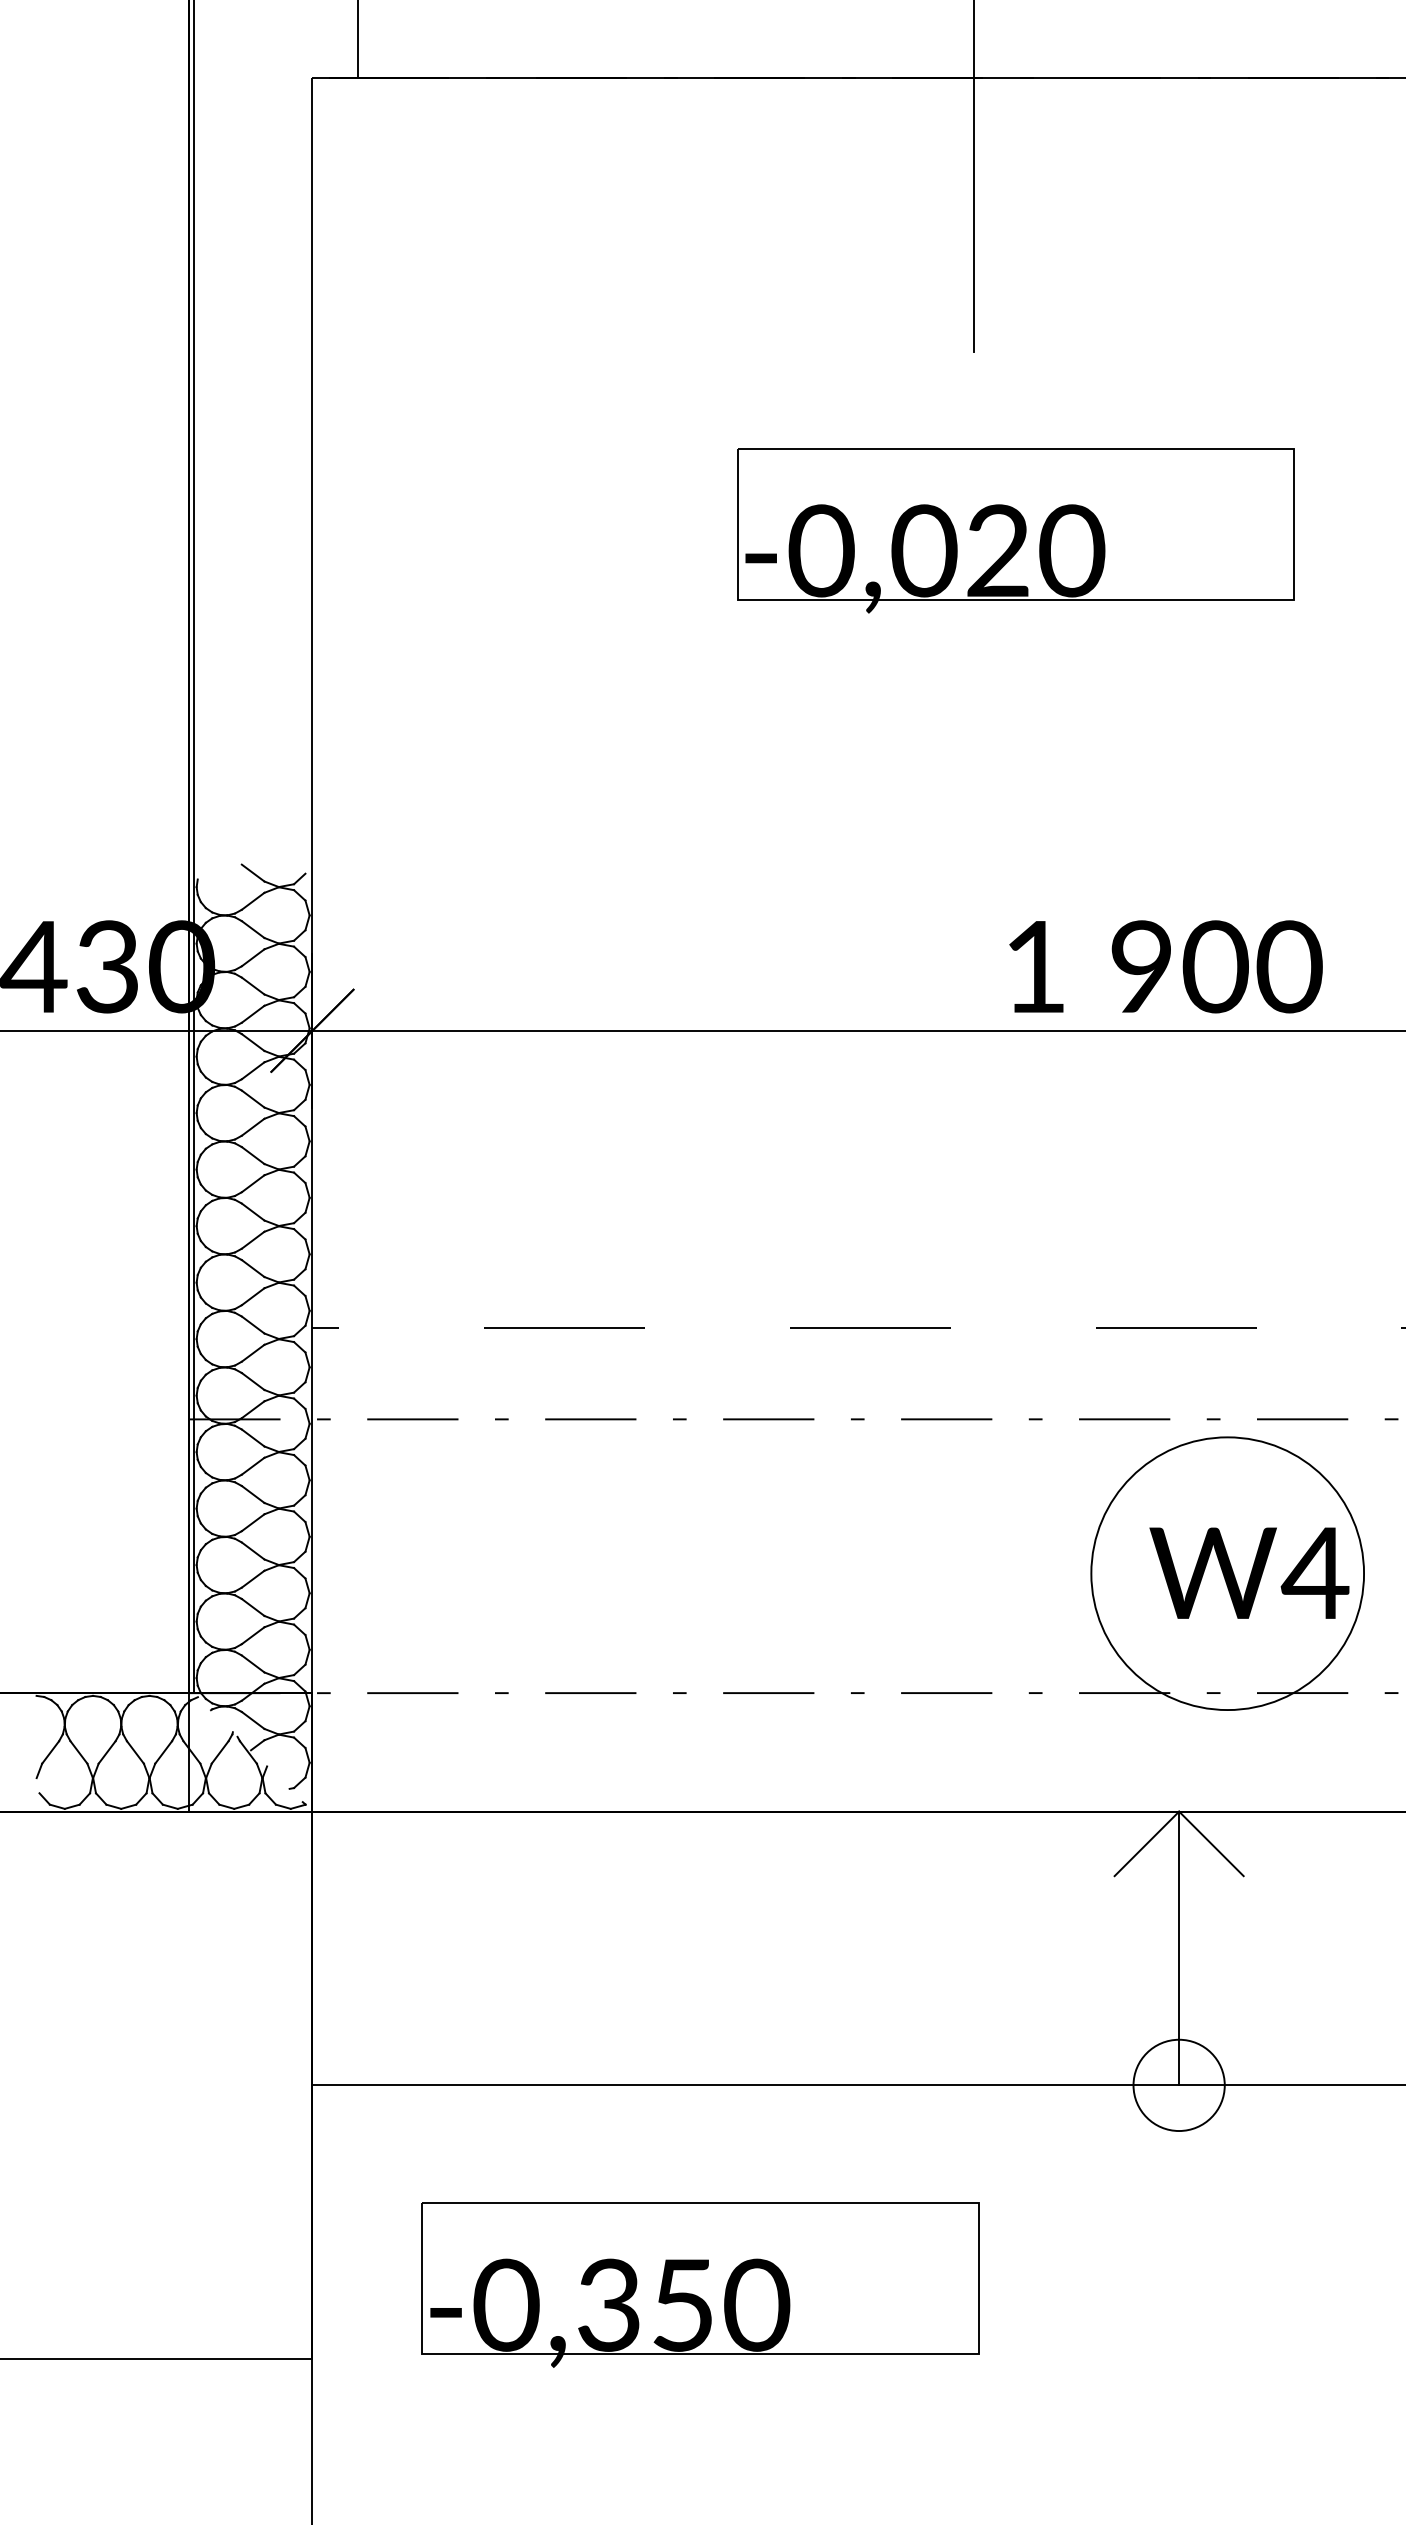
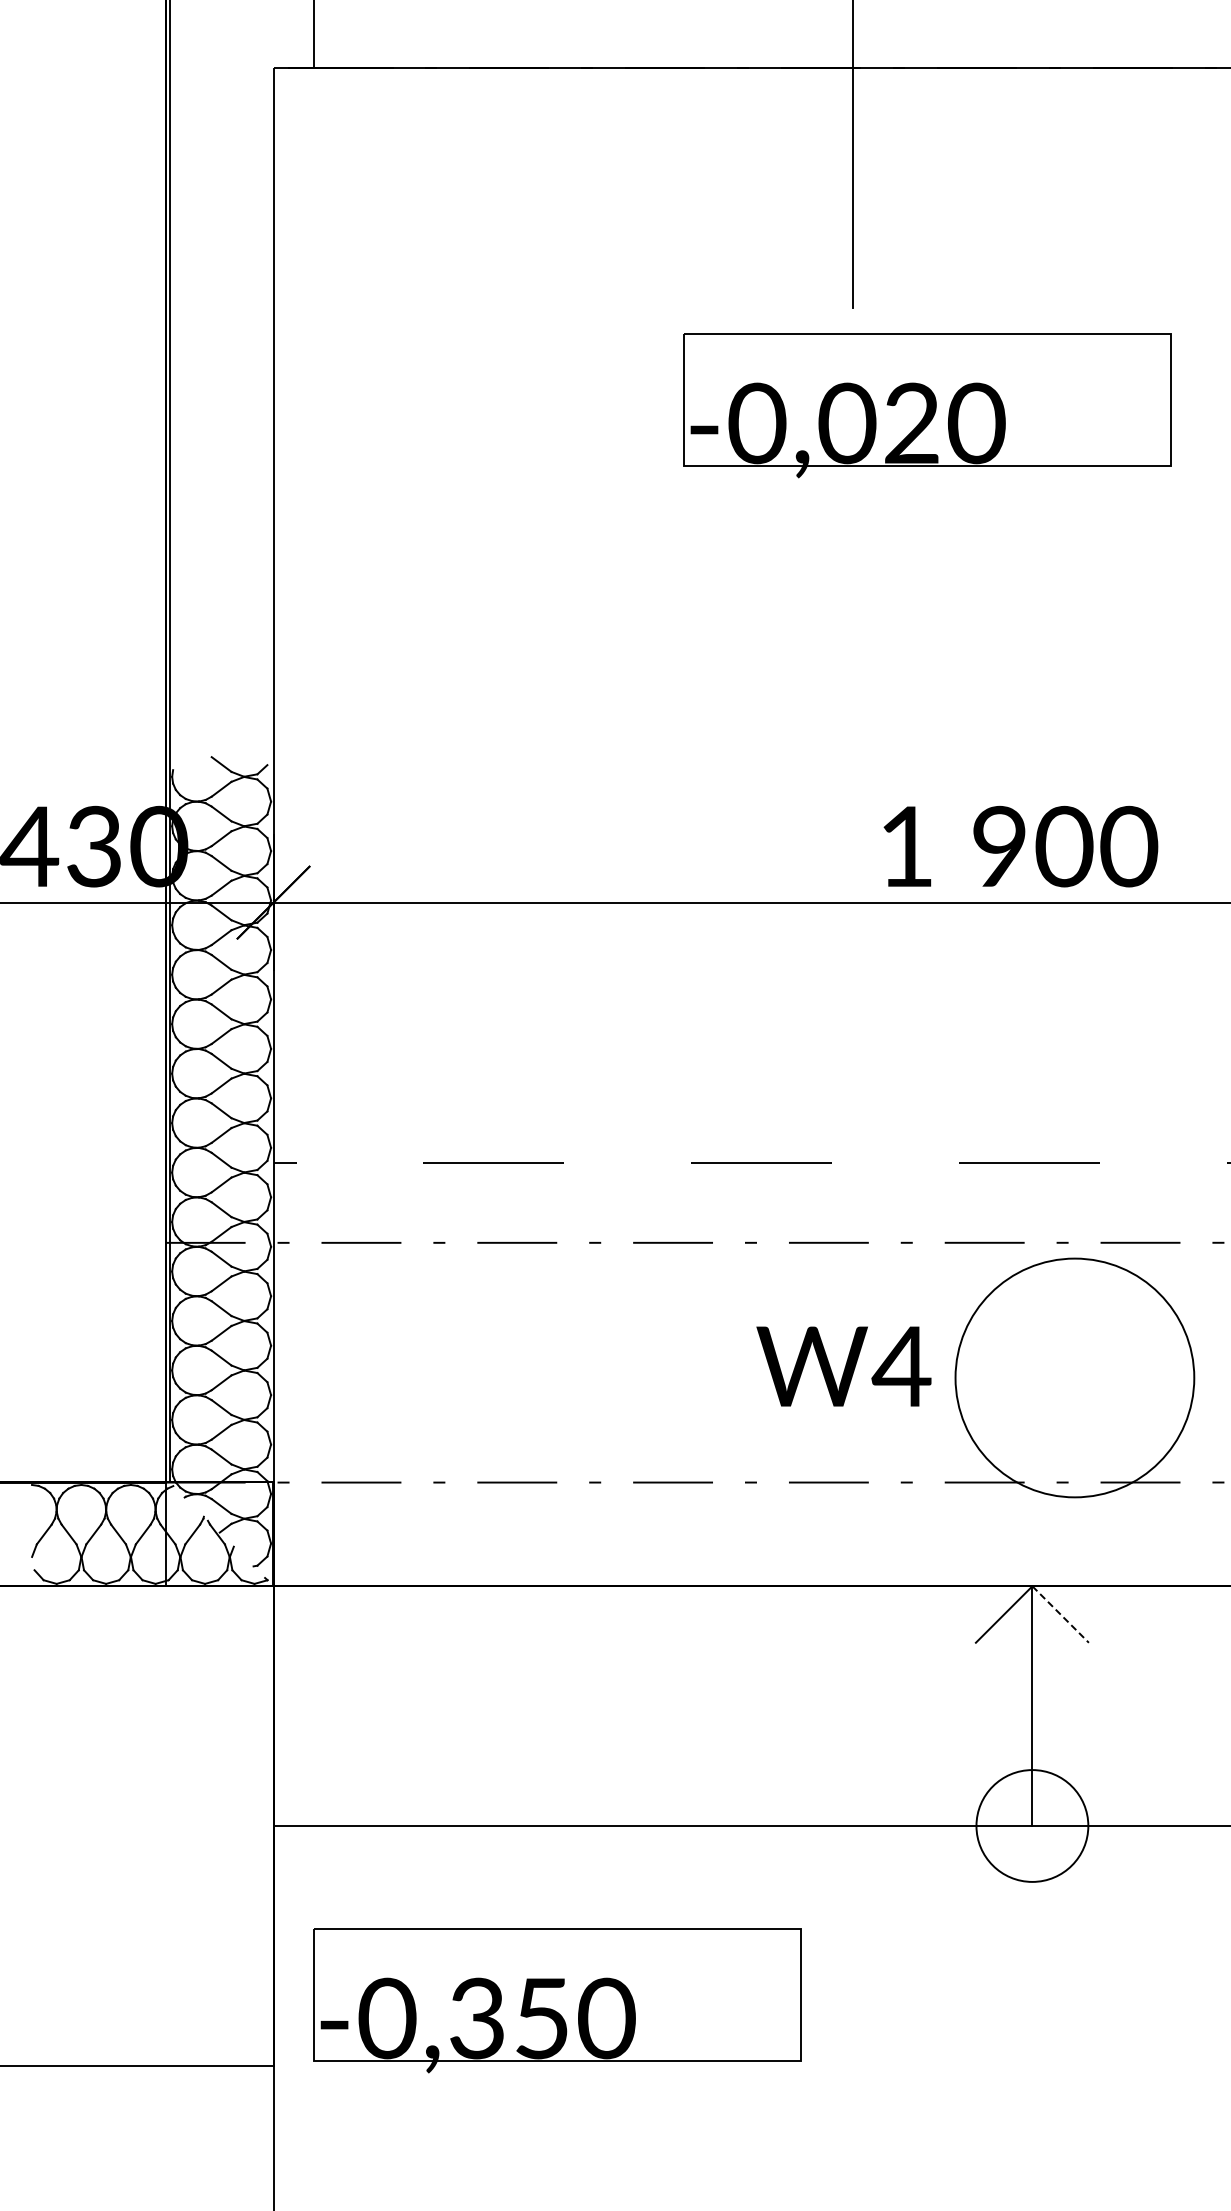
part: (1015, 530) -> (927, 405), moved
text: (1248, 1573) -> (843, 1366), moved
line: (1211, 1843) -> (1060, 1614), solid -> dashed
circle: (1179, 2084) -> (1032, 1825), size x1.4
part: (700, 2284) -> (557, 2000), moved

